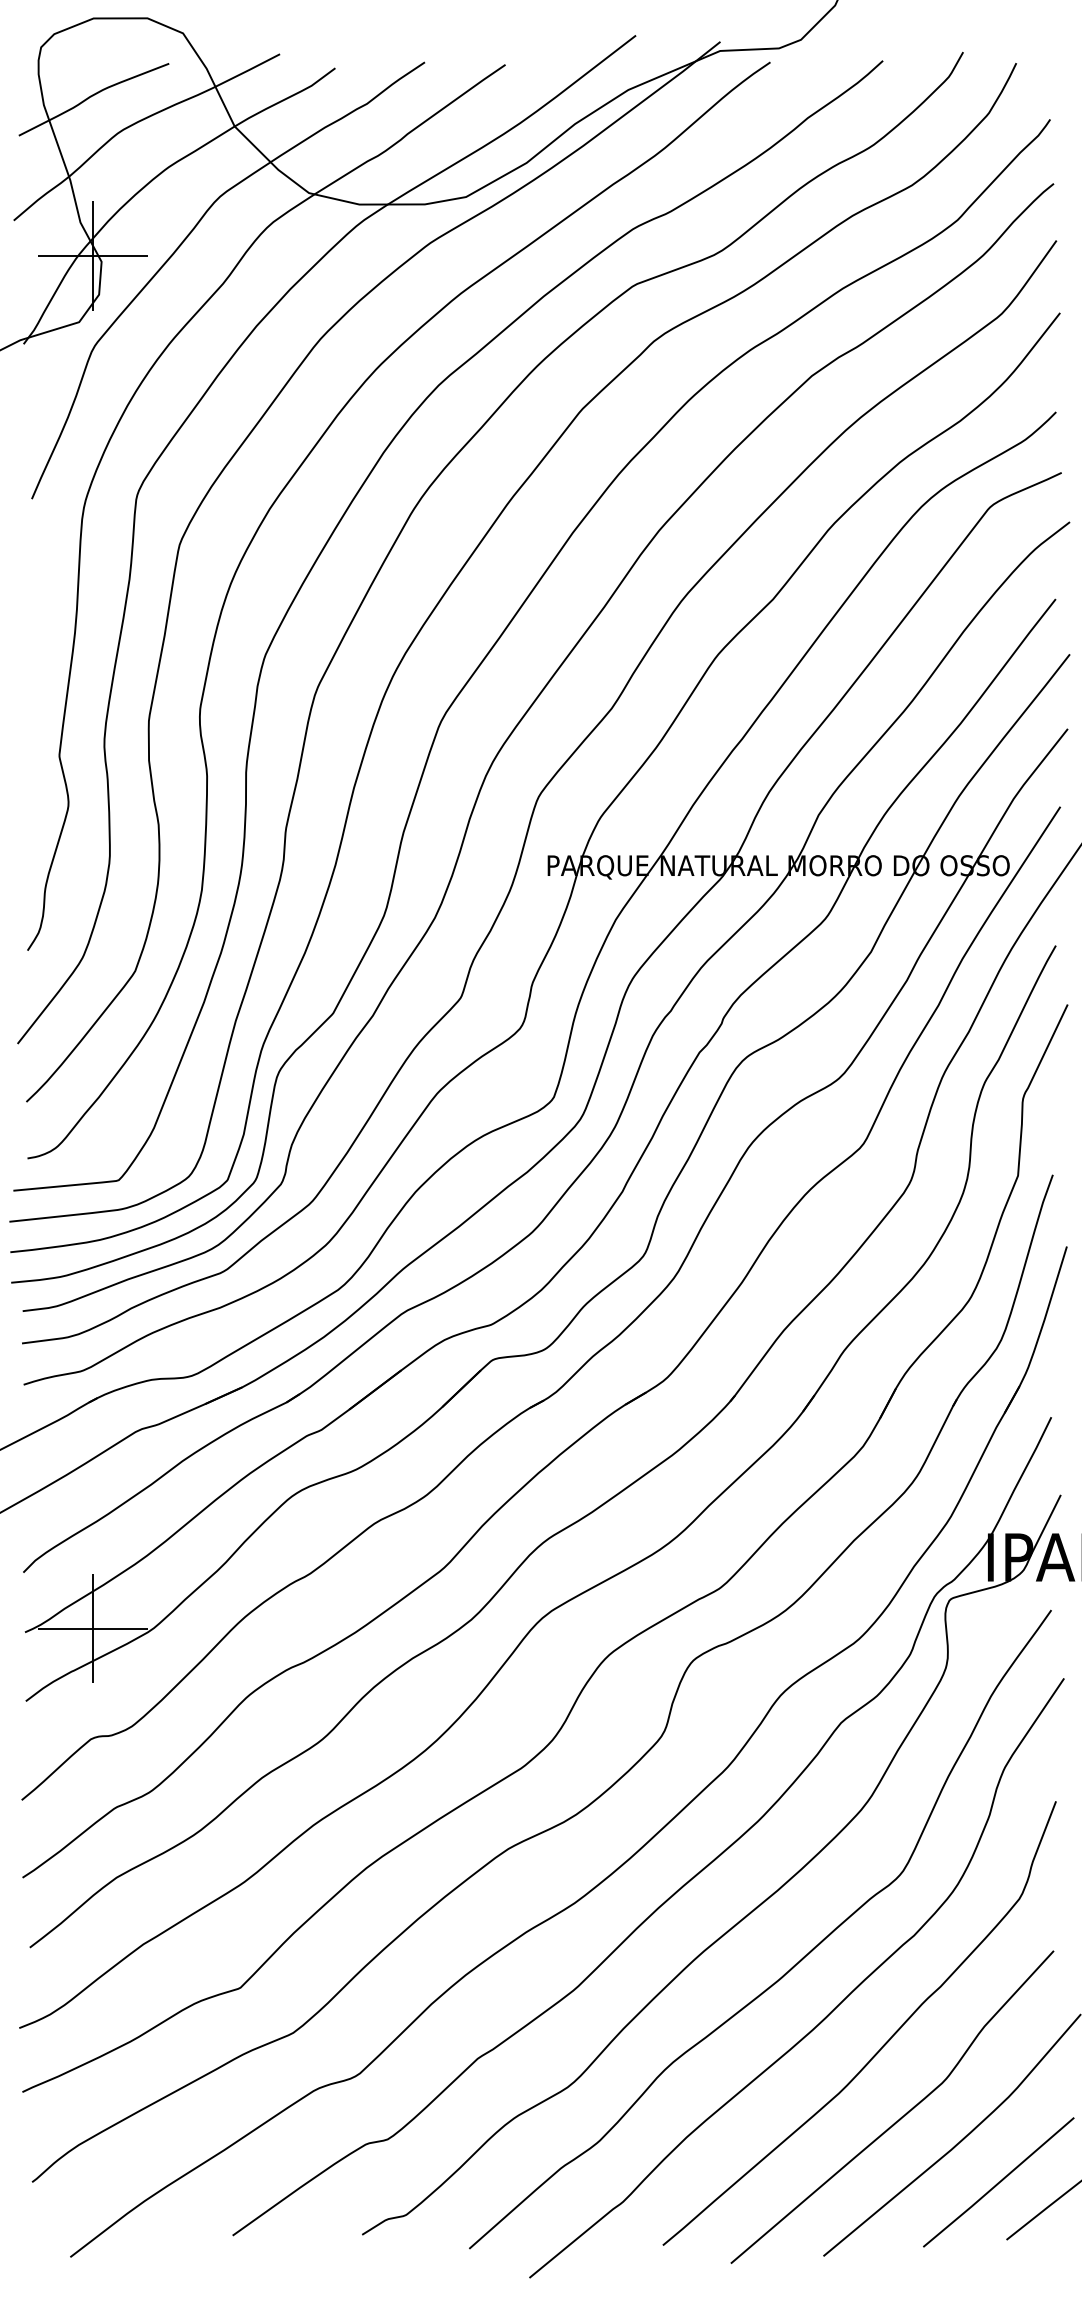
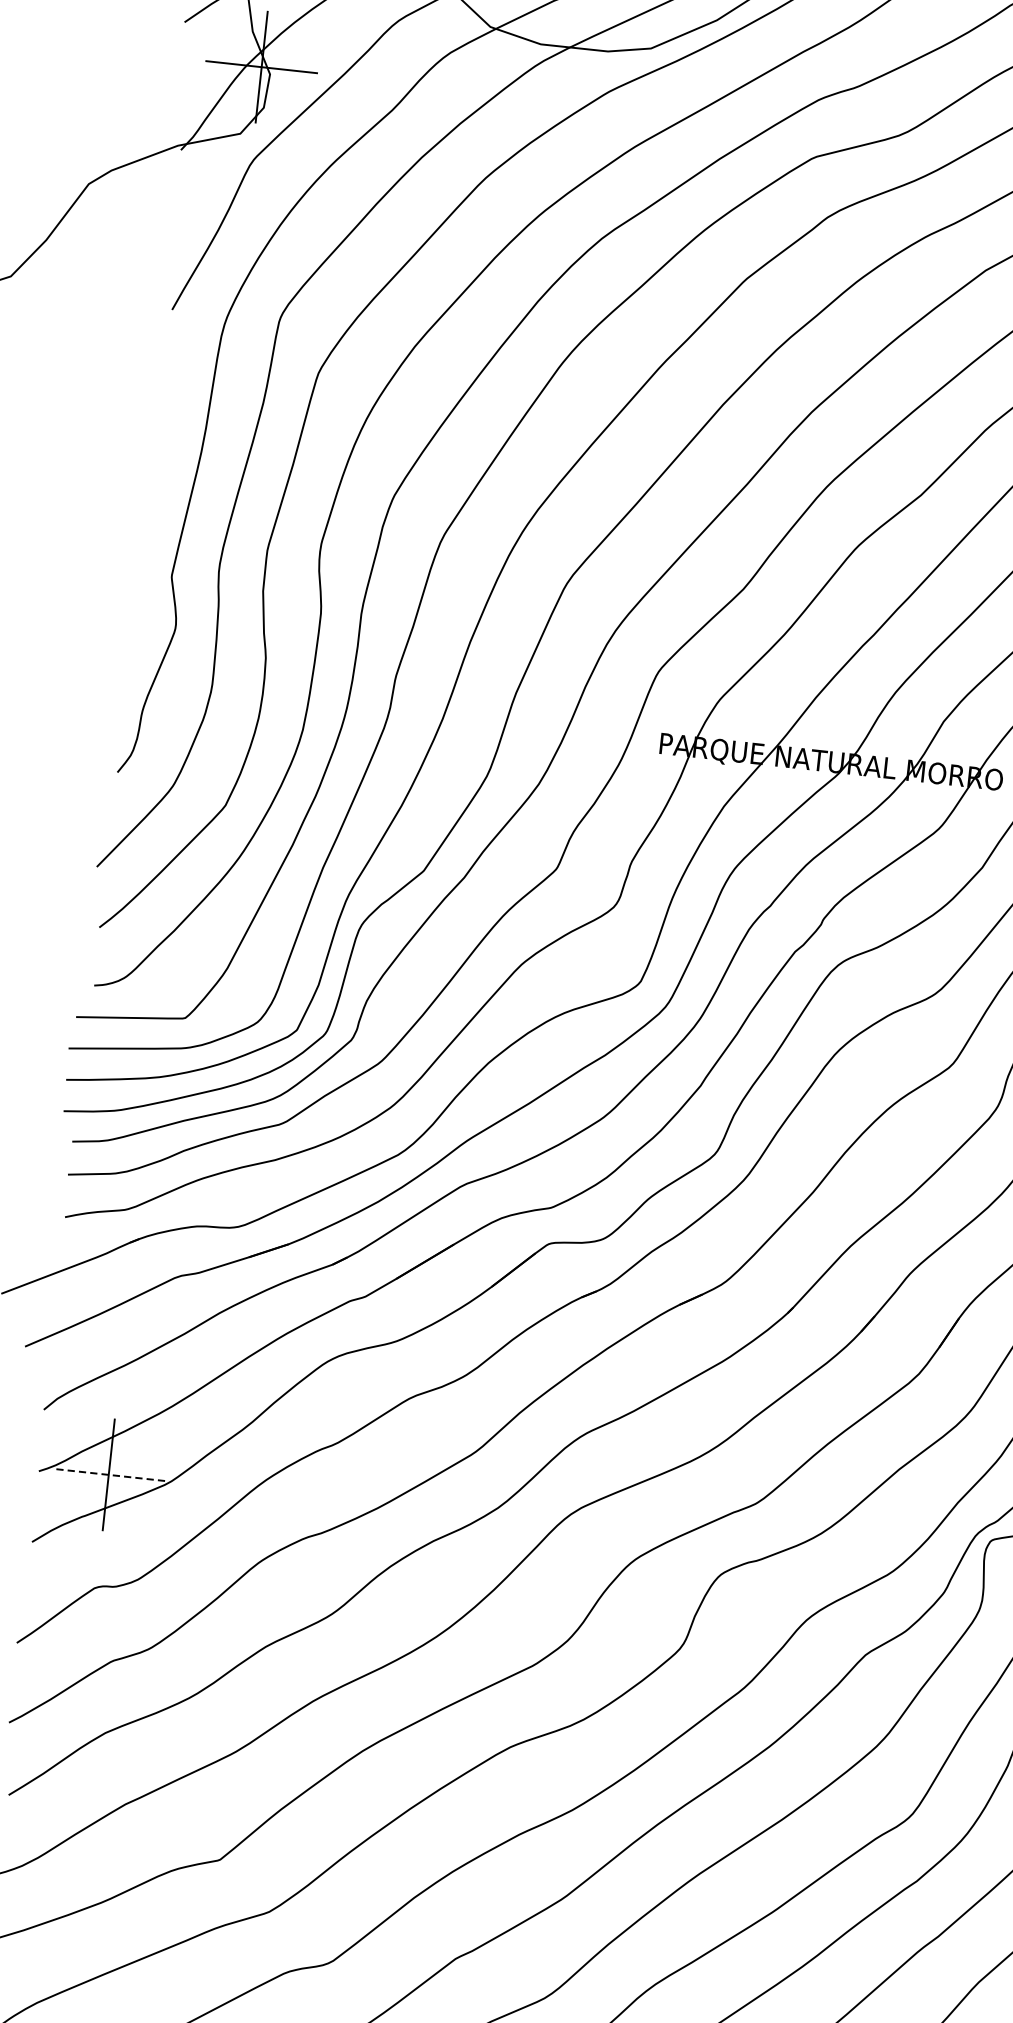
line: (92, 1628) -> (108, 1474), solid -> dashed

